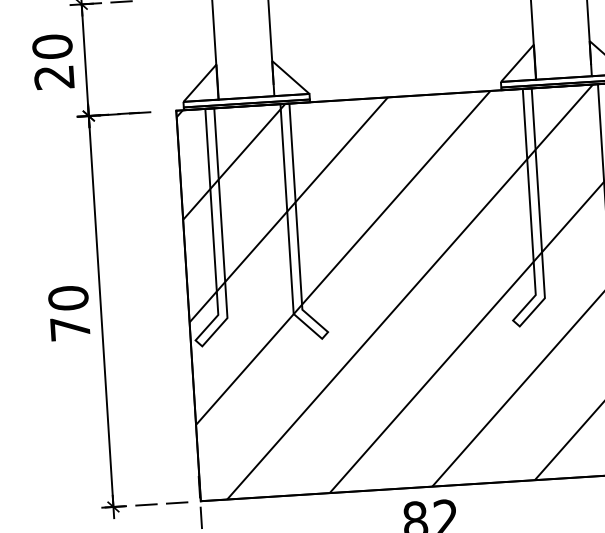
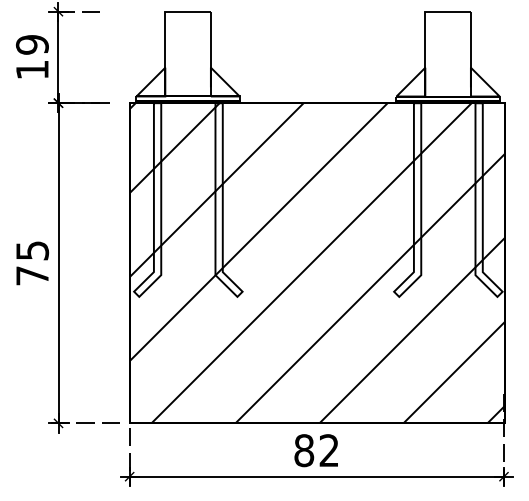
text: (52, 62) -> (31, 57), 20 -> 19
text: (68, 297) -> (32, 250), 70 -> 75

